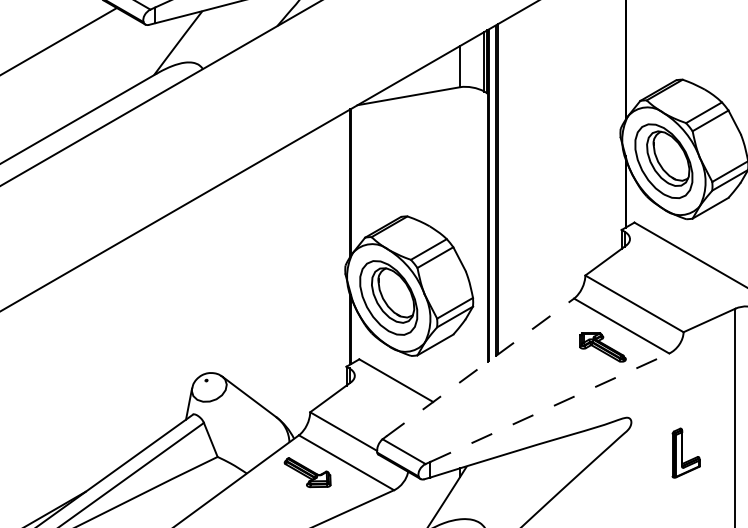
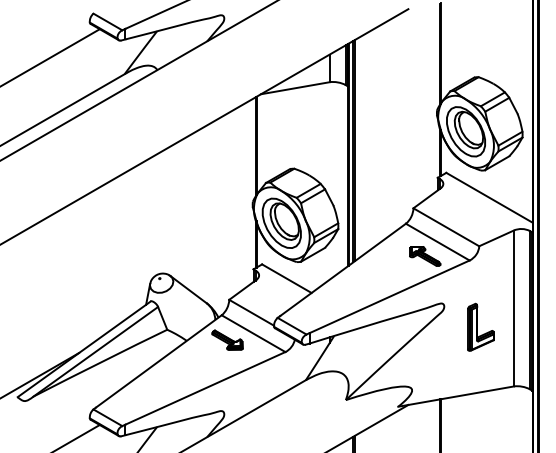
line: (480, 366) -> (343, 269), dashed -> solid
line: (549, 407) -> (389, 296), dashed -> solid
part: (685, 452) -> (480, 326), size x1.43

